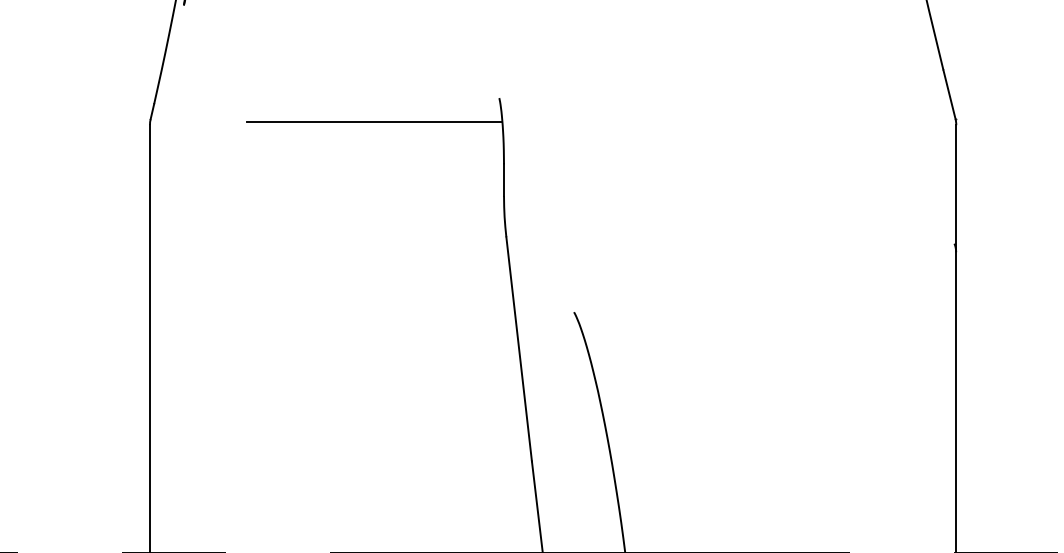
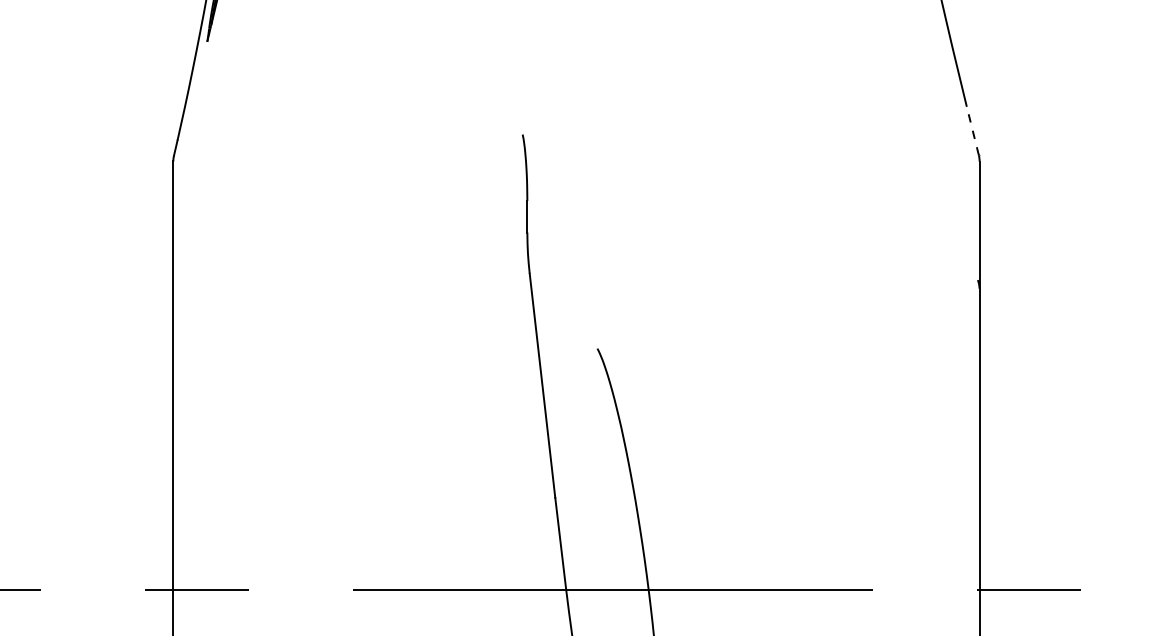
line: (949, 94) -> (972, 130), solid -> dashed
line: (374, 122) -> (397, 158), removed

